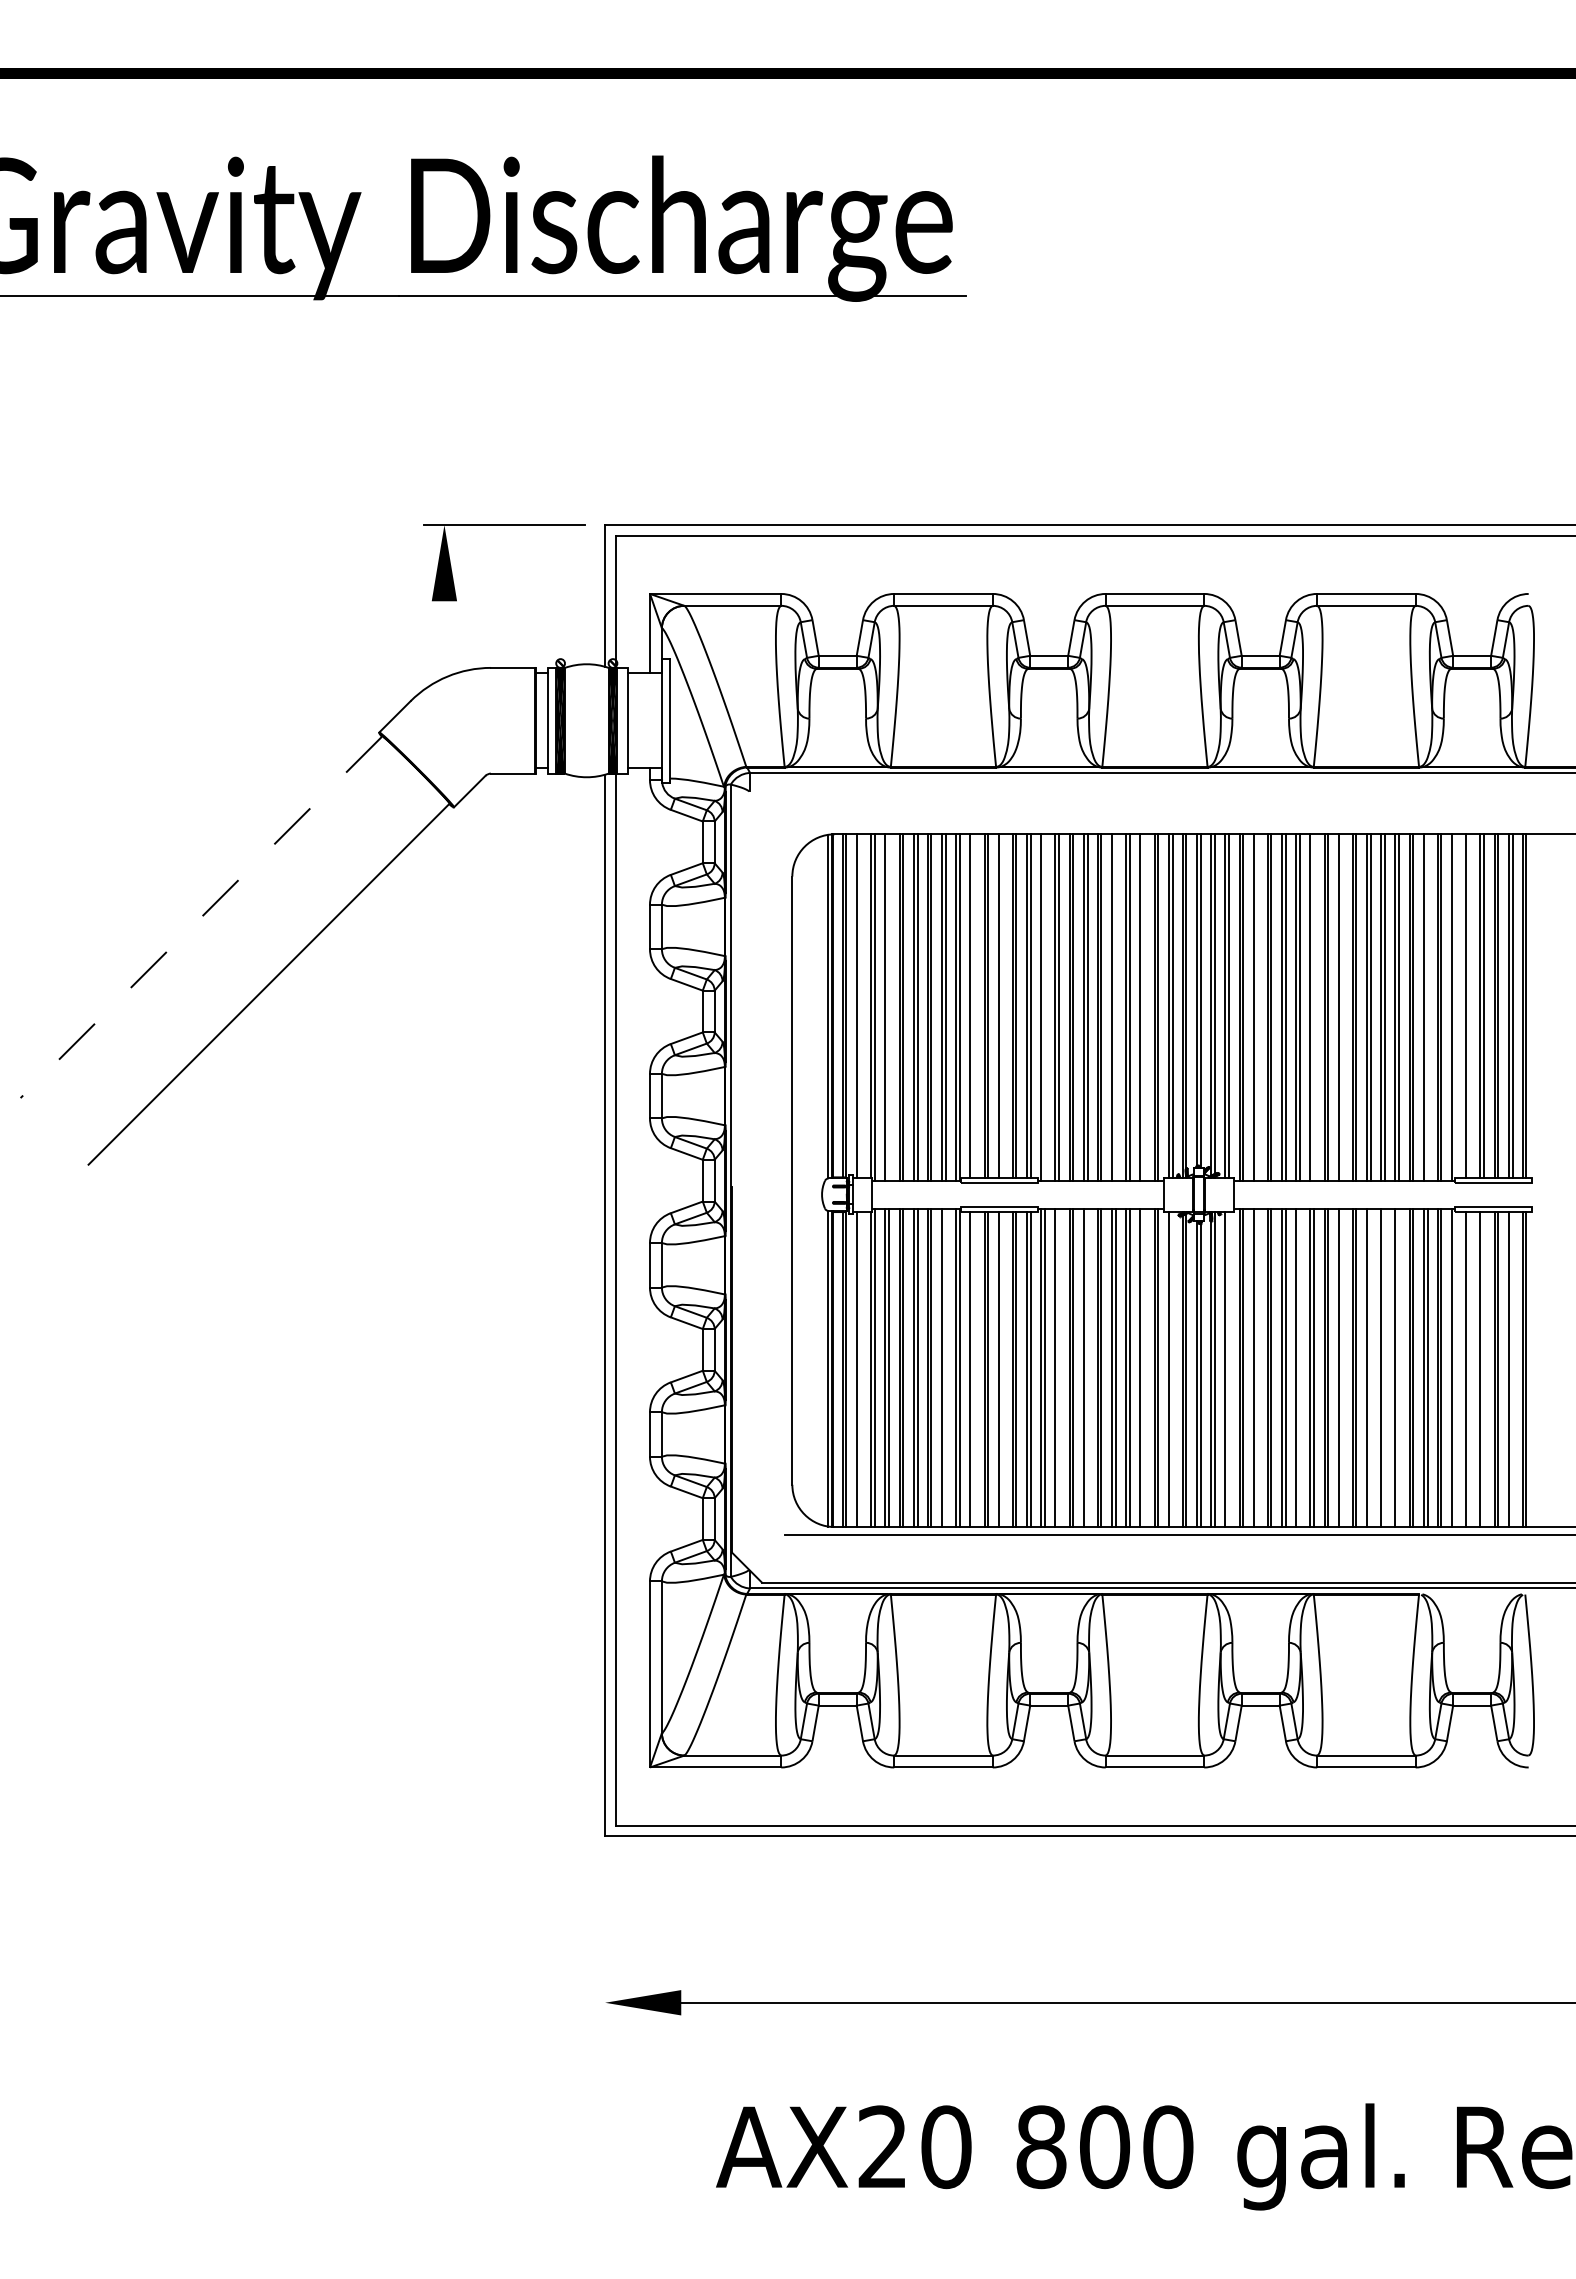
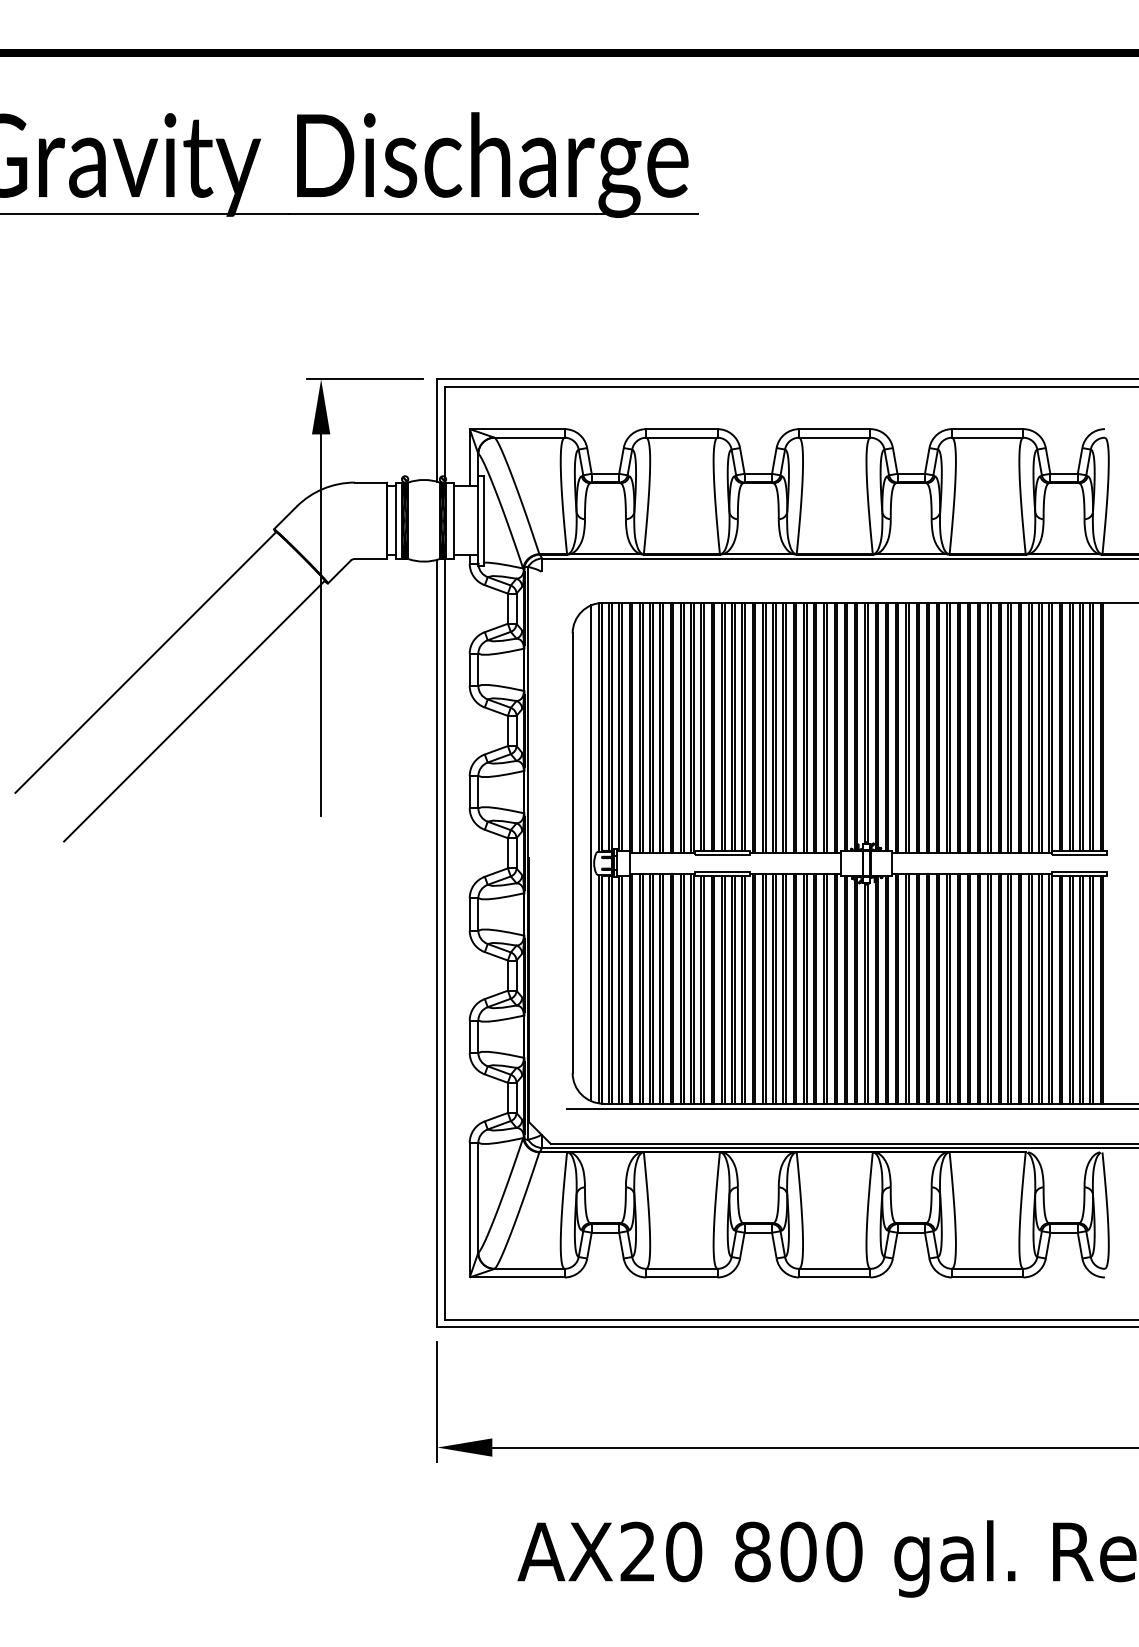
line: (444, 865) -> (321, 625), added
line: (201, 917) -> (145, 663), dashed -> solid
line: (860, 1005) -> (621, 726), added
line: (974, 1005) -> (704, 726), added
line: (1002, 1005) -> (724, 726), added
line: (1455, 1005) -> (1052, 726), added
line: (1469, 1005) -> (1062, 726), added
line: (889, 1007) -> (642, 728), added
line: (1044, 1007) -> (754, 728), added
line: (1115, 1007) -> (806, 728), added
line: (1144, 1007) -> (827, 728), added
line: (1257, 1007) -> (908, 728), added
line: (1314, 1007) -> (950, 728), added
line: (1342, 1007) -> (970, 728), added
line: (1427, 1007) -> (1031, 728), added
line: (817, 1180) -> (590, 853), added
line: (945, 1367) -> (683, 988), added
line: (1059, 1367) -> (765, 988), added
line: (1087, 1367) -> (786, 988), added
line: (1144, 1367) -> (827, 988), added
line: (1257, 1367) -> (908, 988), added
line: (1299, 1367) -> (939, 988), added
line: (1342, 1367) -> (970, 988), added
line: (1370, 1367) -> (990, 988), added
line: (1384, 1367) -> (1000, 988), added
line: (1399, 1367) -> (1011, 988), added
line: (860, 1369) -> (621, 989), added
line: (974, 1369) -> (704, 989), added
line: (1002, 1369) -> (724, 989), added
line: (1172, 1369) -> (847, 989), added
line: (1229, 1369) -> (888, 989), added
line: (1455, 1369) -> (1052, 989), added
line: (1469, 1369) -> (1062, 989), added
line: (1484, 1369) -> (1072, 989), added
line: (1512, 1369) -> (1093, 989), added
line: (605, 1939) -> (437, 1401), added

